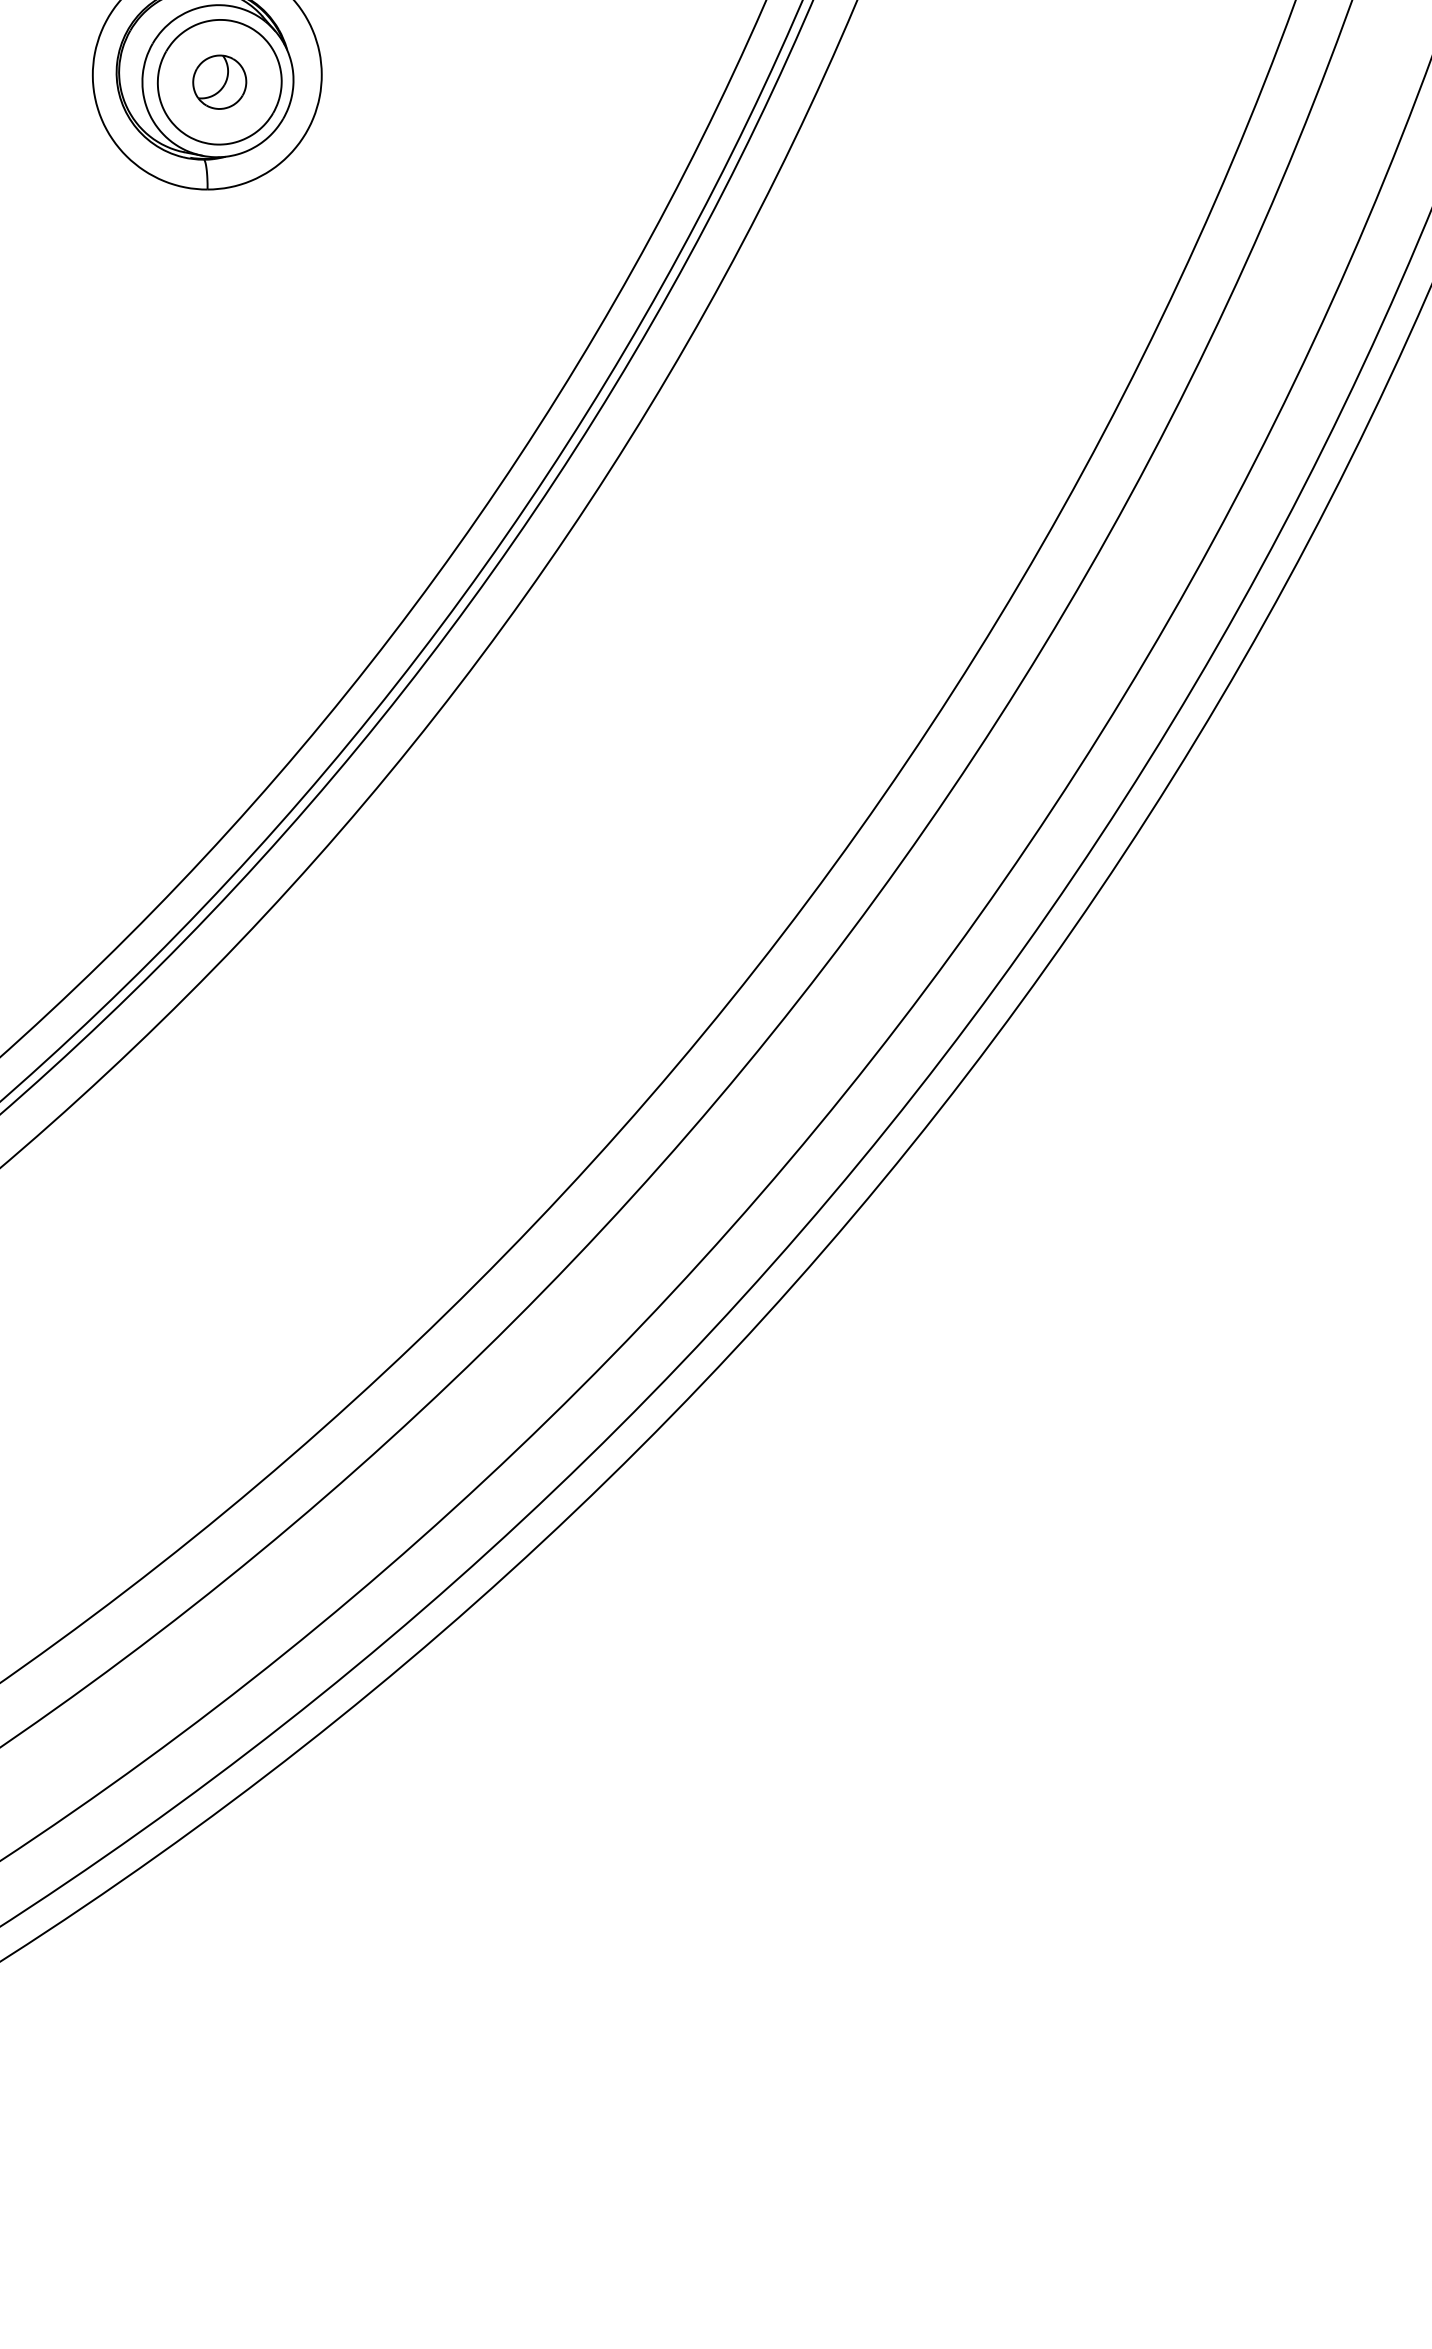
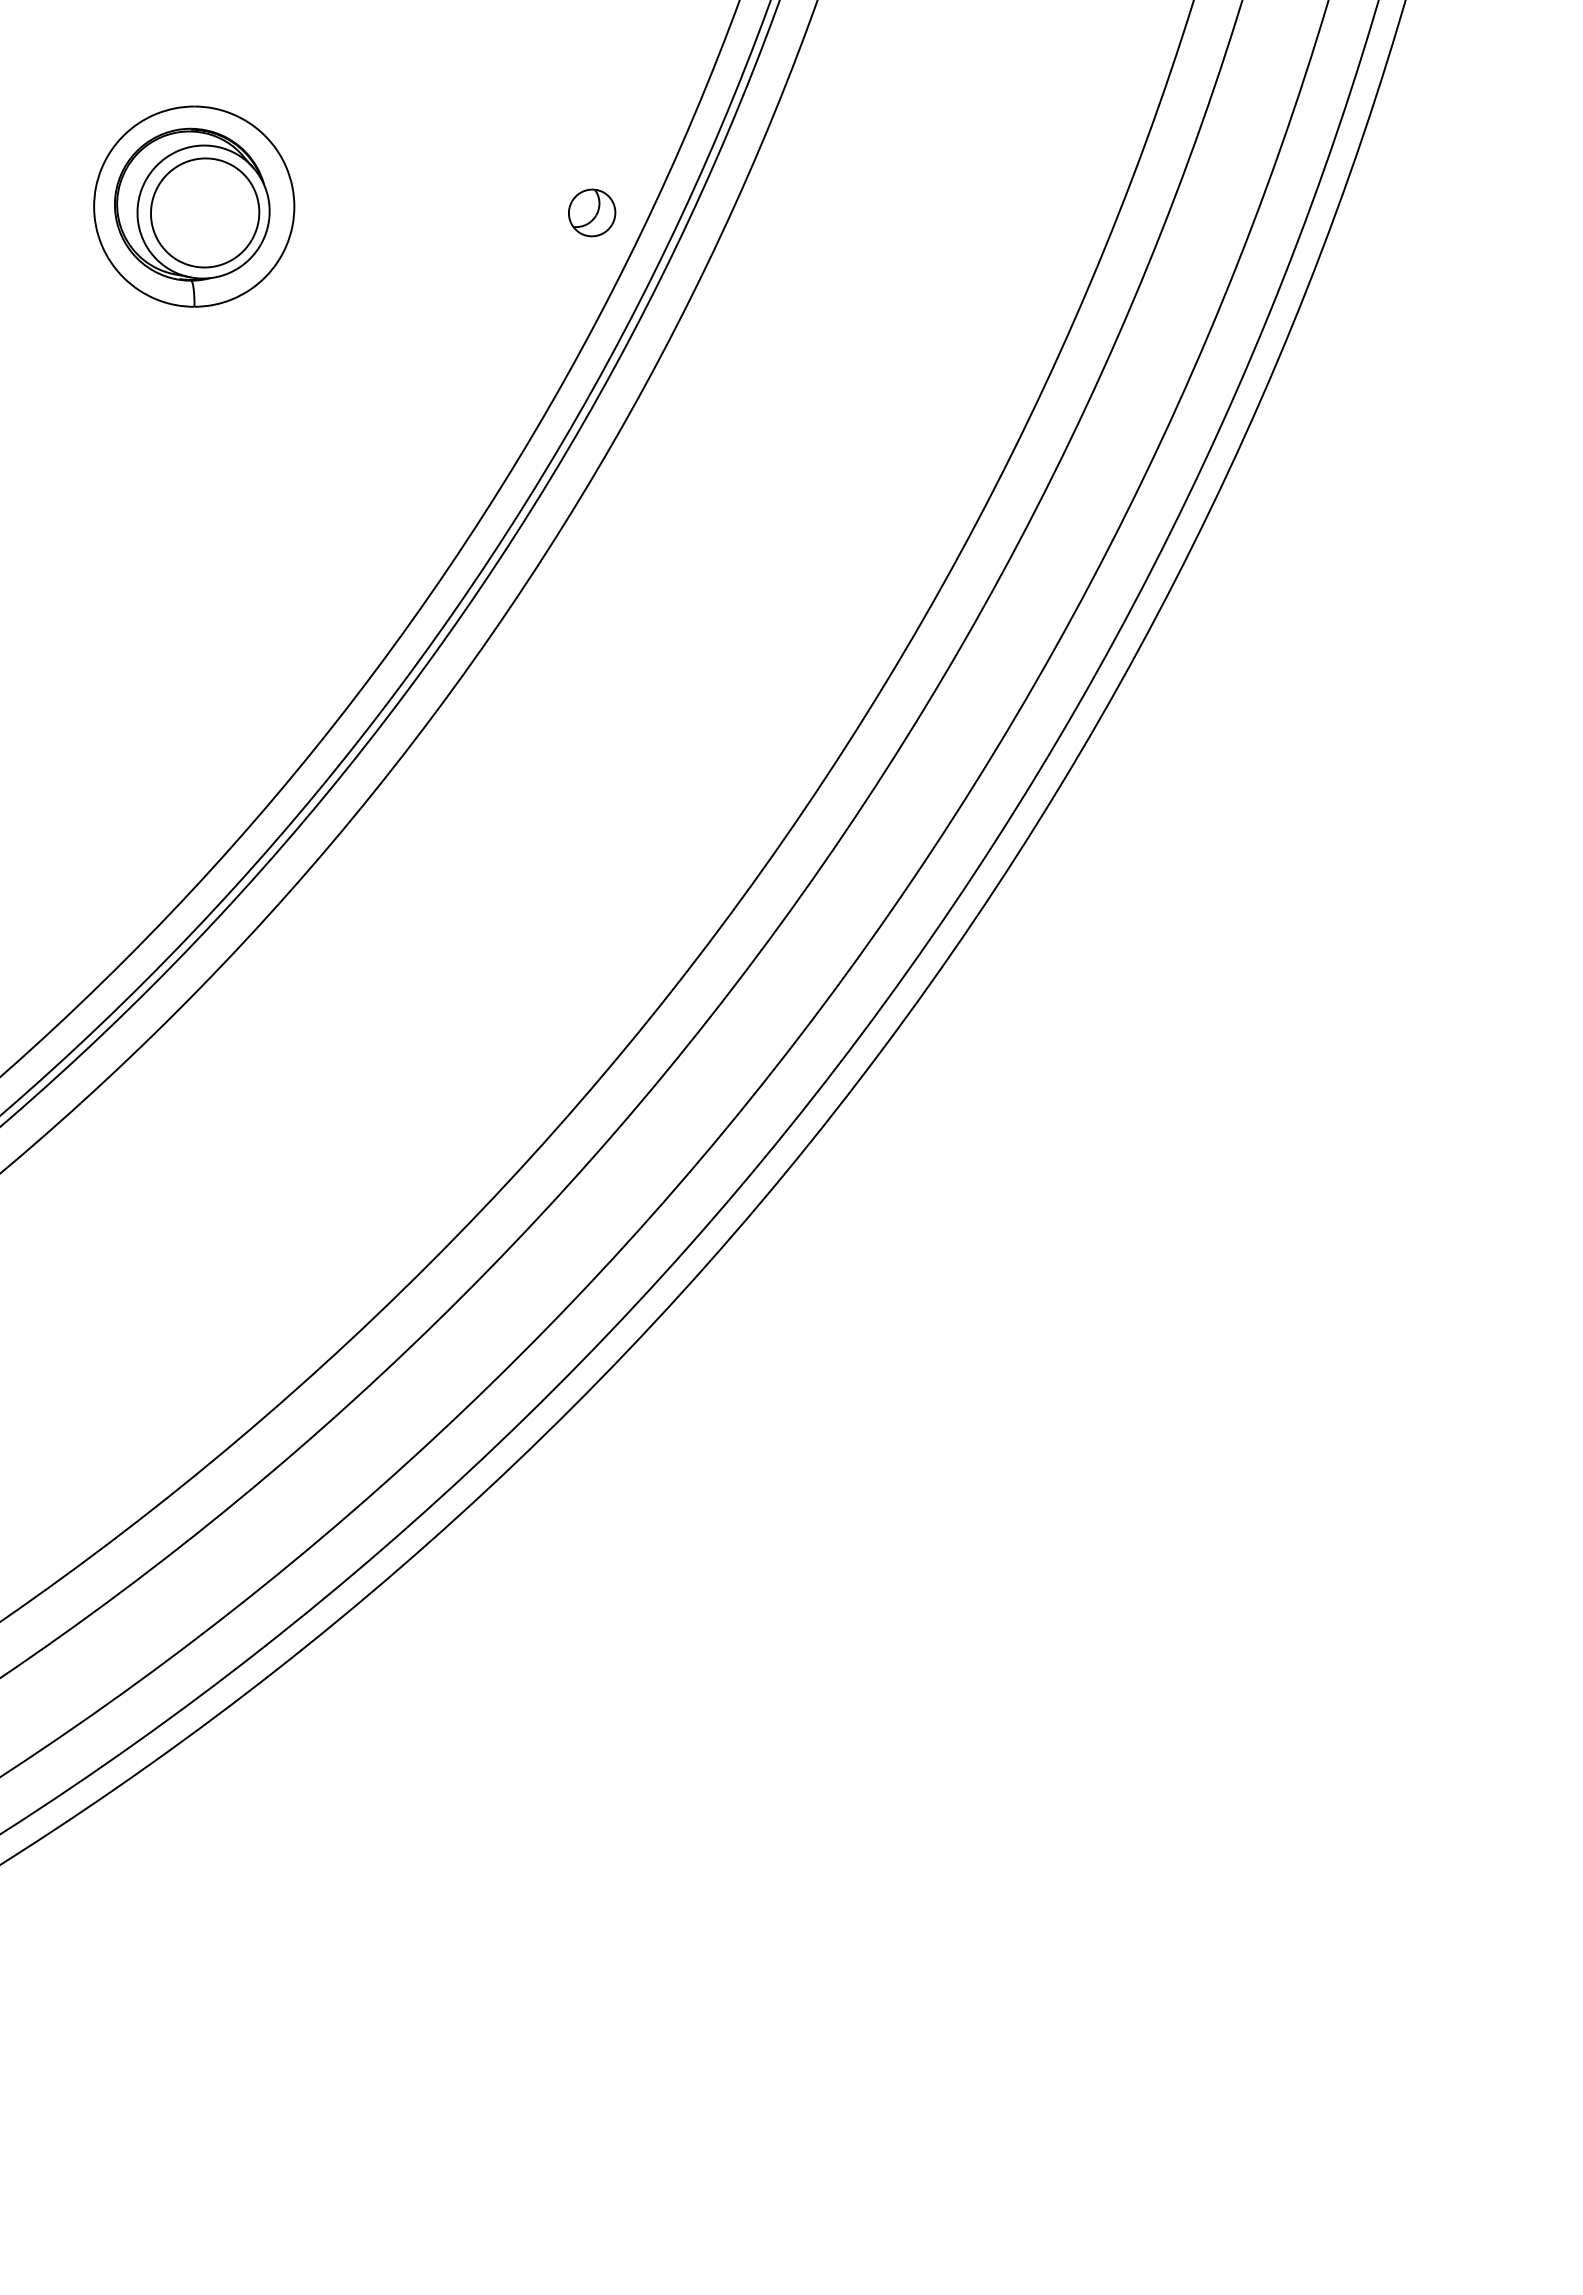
part: (220, 81) -> (592, 212), moved

